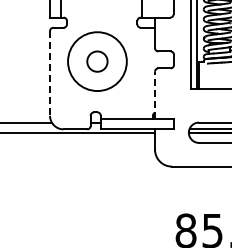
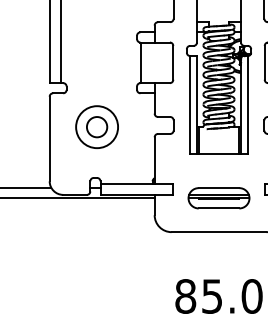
circle: (97, 61) -> (97, 127), size x0.71
line: (49, 73) -> (49, 139), dashed -> solid
line: (154, 94) -> (154, 160), dashed -> solid

